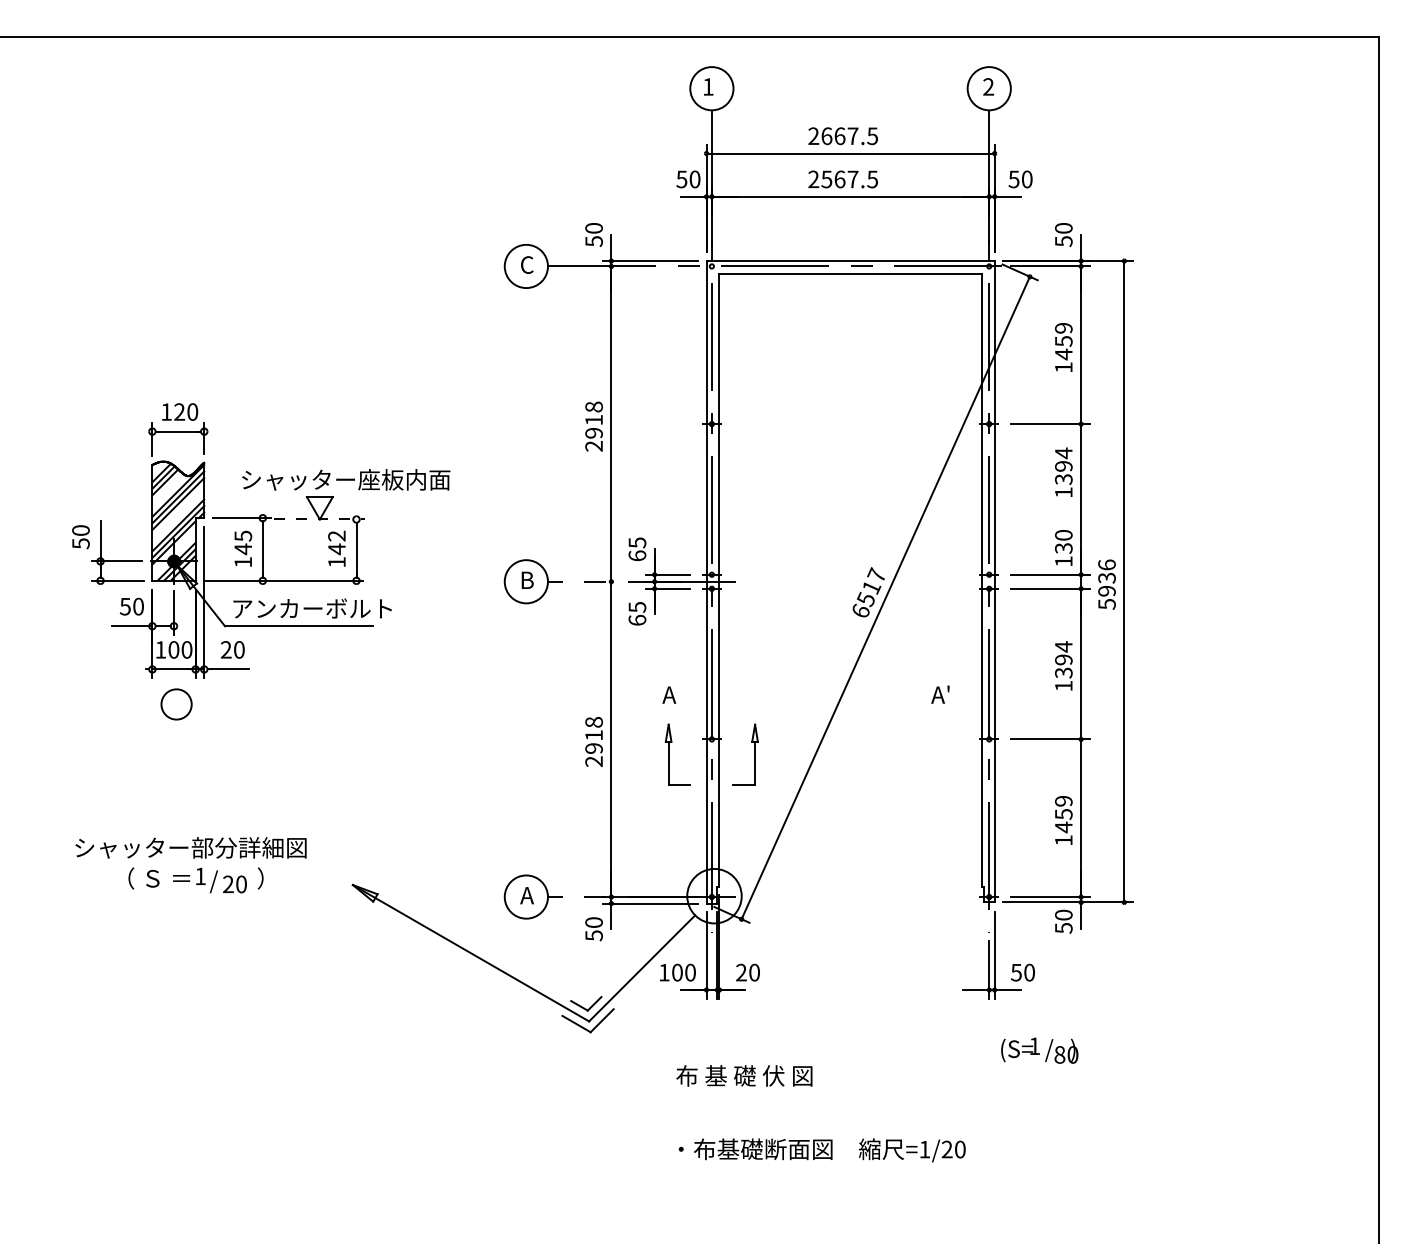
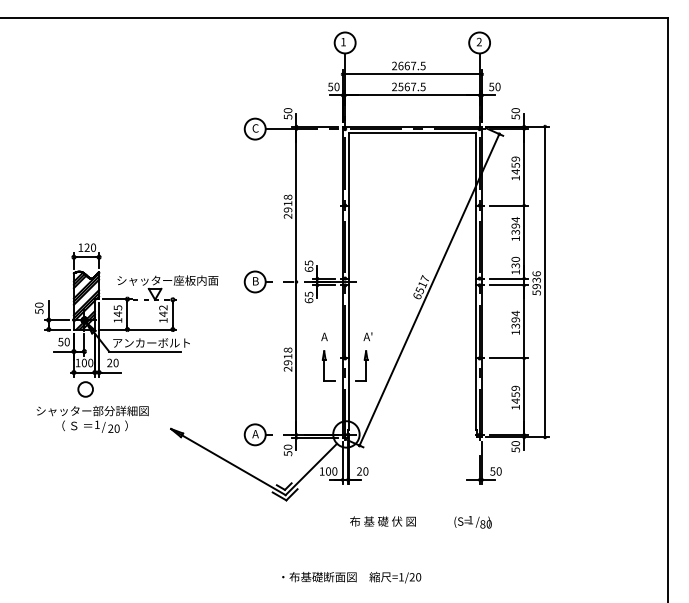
part: (260, 562) -> (126, 320), moved
text: (939, 694) -> (367, 336), moved
text: (1038, 1051) -> (472, 522), moved
text: (743, 1075) -> (382, 521), moved
text: (821, 1150) -> (351, 577), moved

